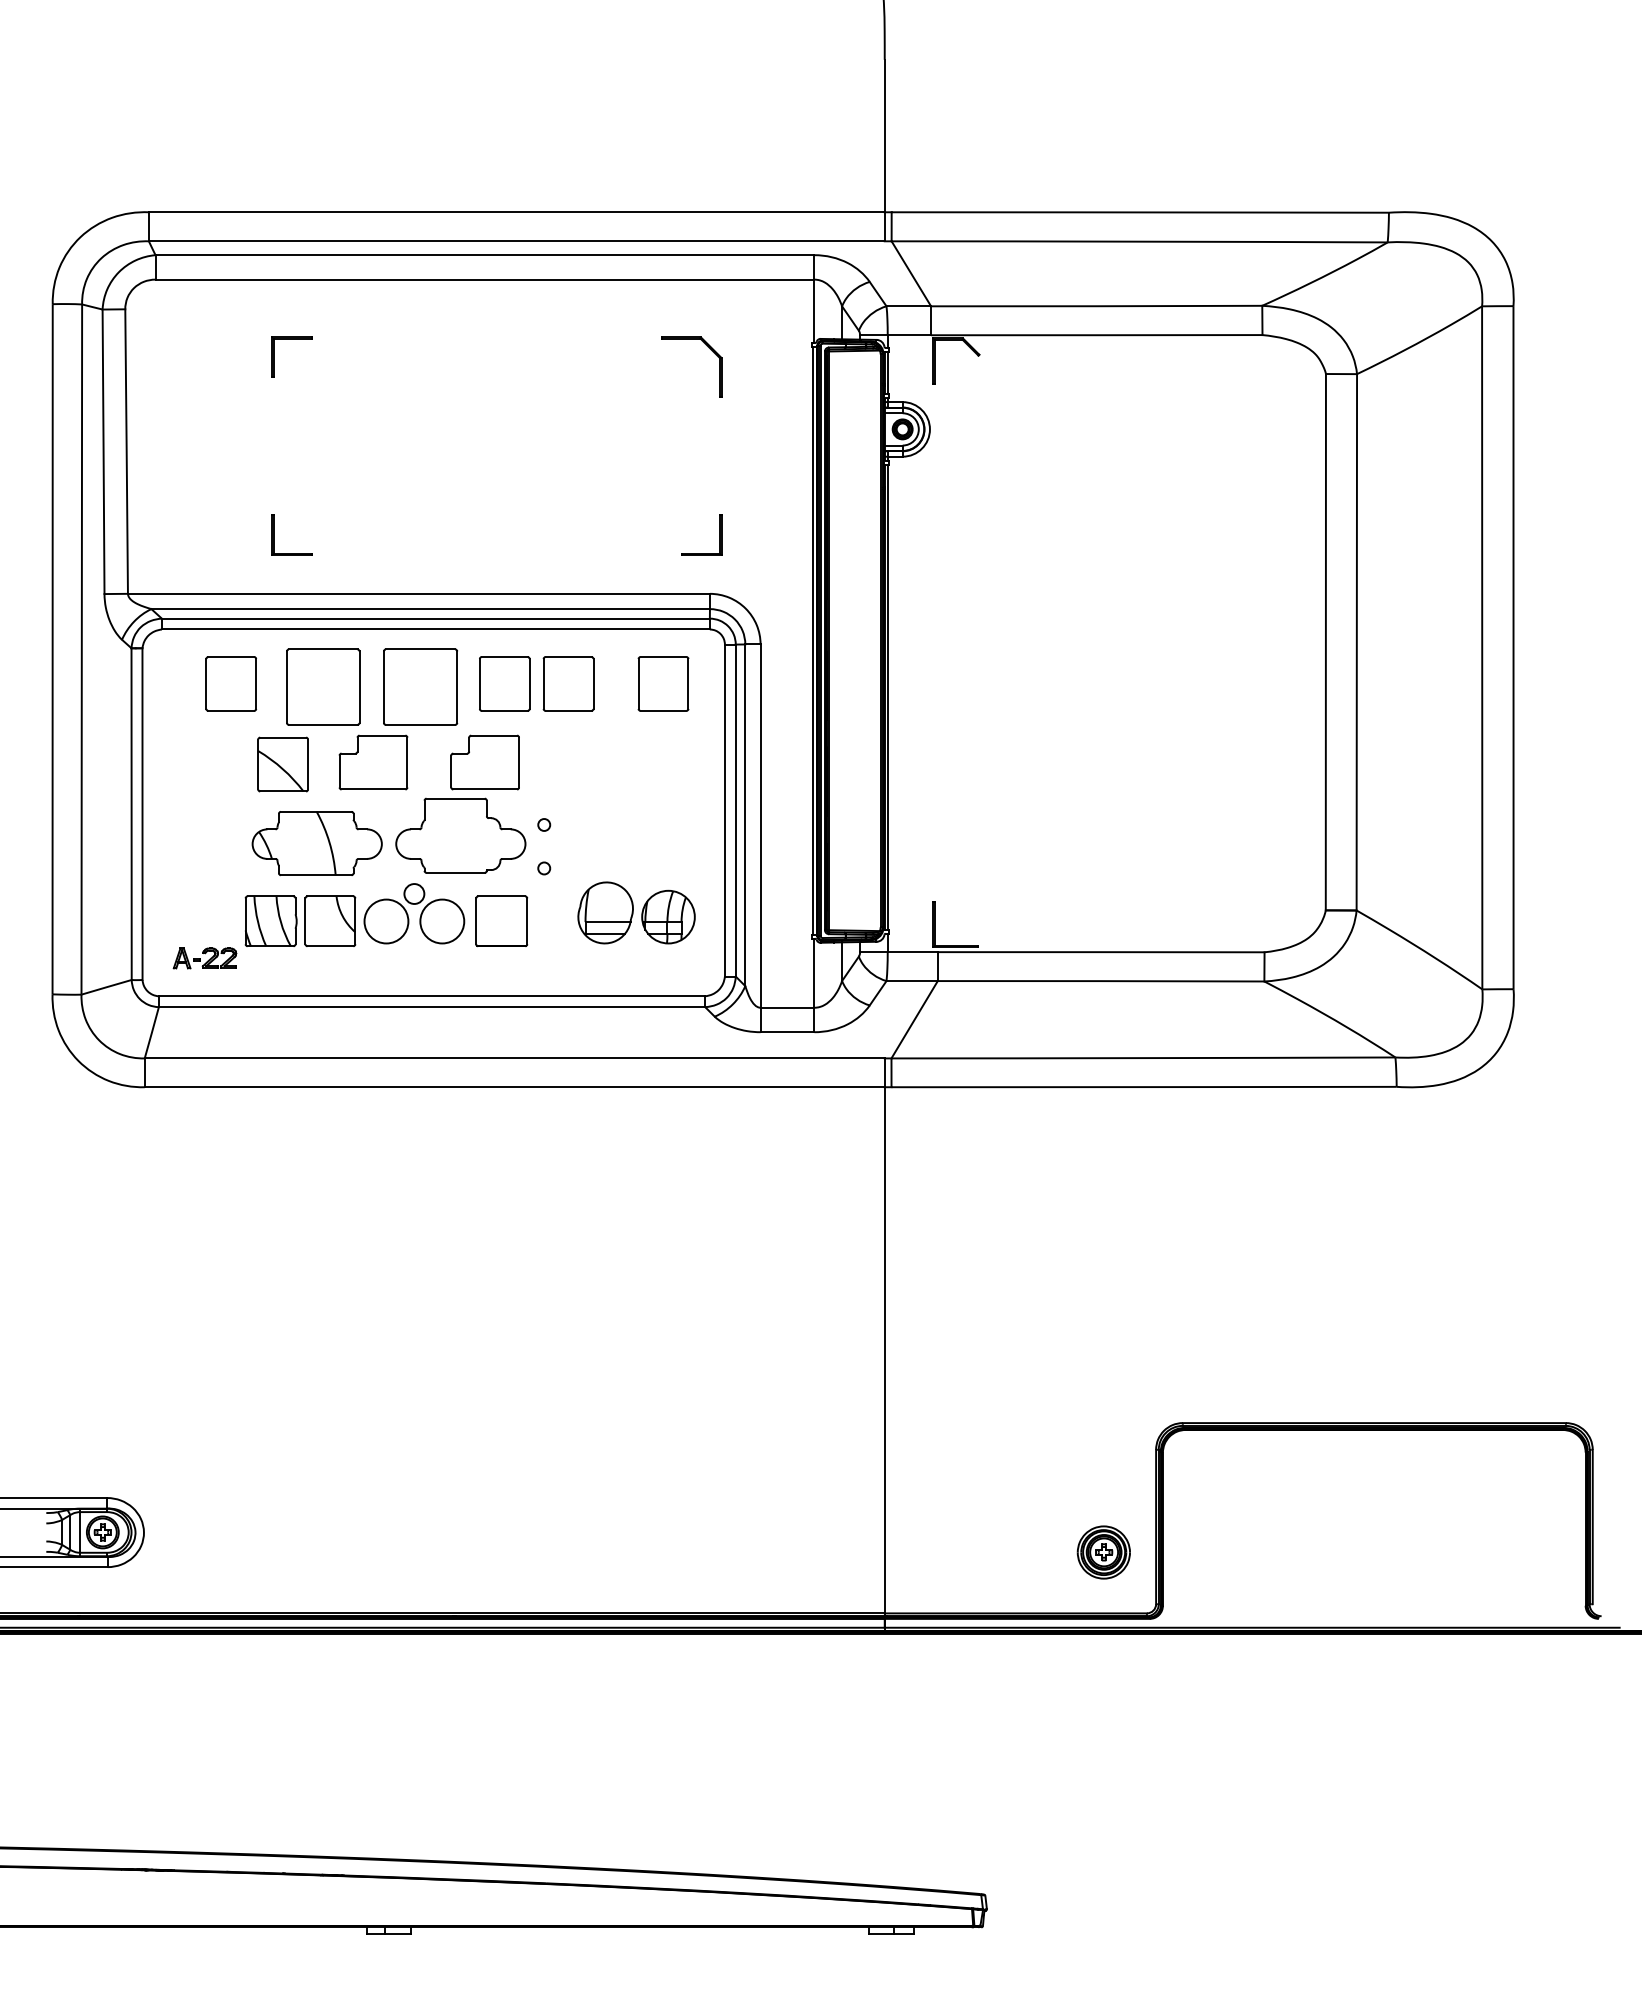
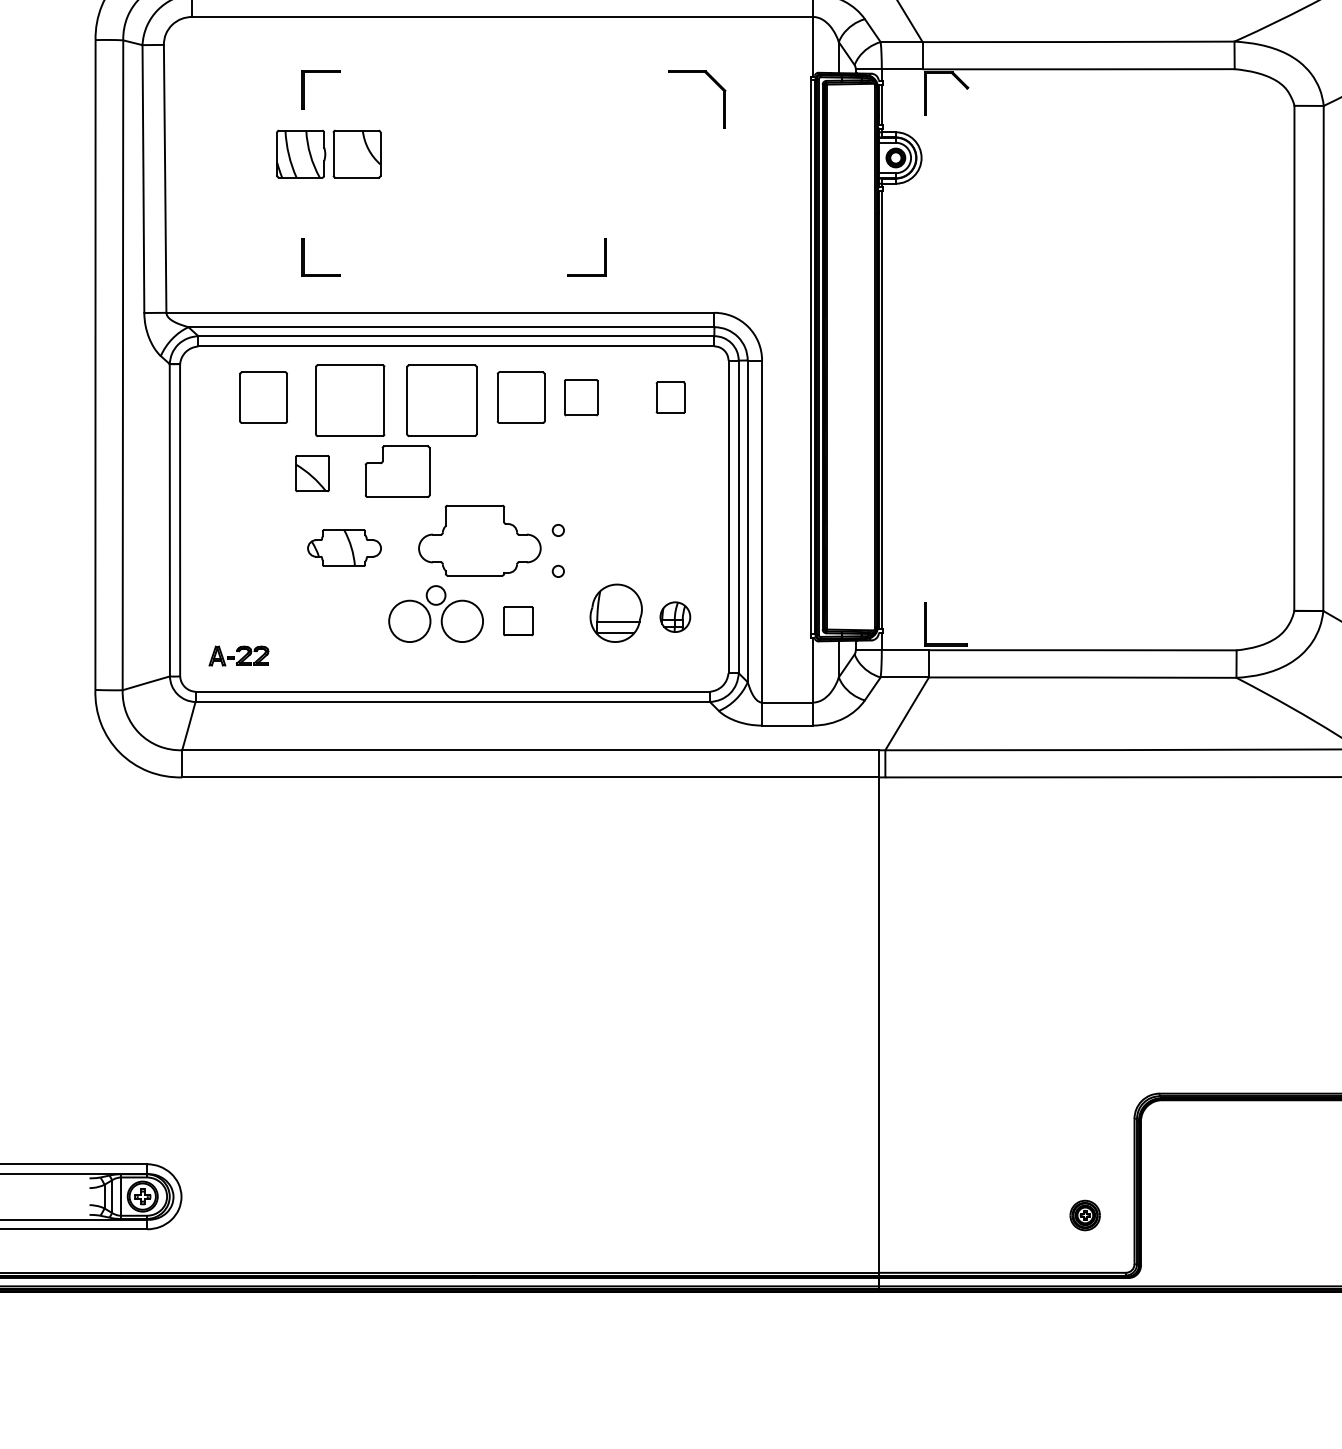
part: (719, 534) -> (603, 256), moved
part: (568, 683) -> (581, 397), size x0.7
part: (663, 683) -> (670, 397), size x0.6
part: (484, 762) -> (502, 471), removed
part: (282, 764) -> (311, 473), size x0.7
part: (316, 843) -> (343, 547), size x0.6
part: (668, 916) -> (675, 616), size x0.6
part: (300, 920) -> (328, 153), moved
part: (501, 921) -> (518, 621), size x0.6
part: (1103, 1552) -> (1084, 1215), size x0.6

